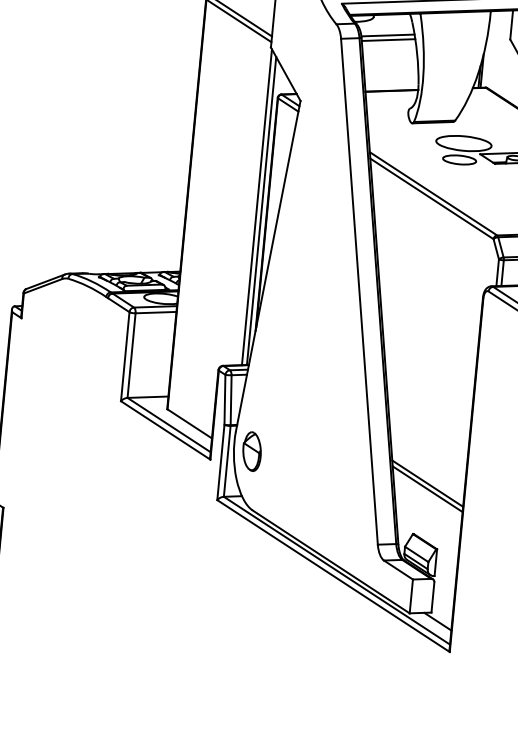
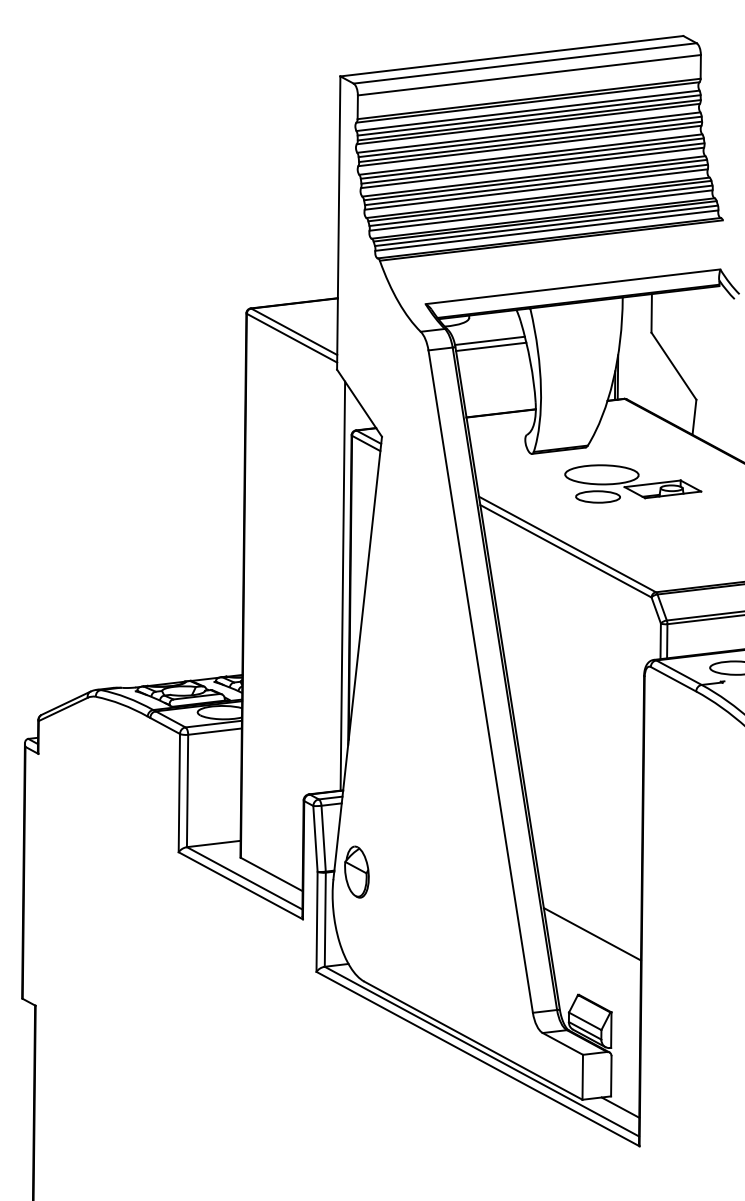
line: (257, 207) -> (336, 581), removed
part: (251, 451) -> (356, 871), moved
line: (427, 483) -> (591, 926), removed

